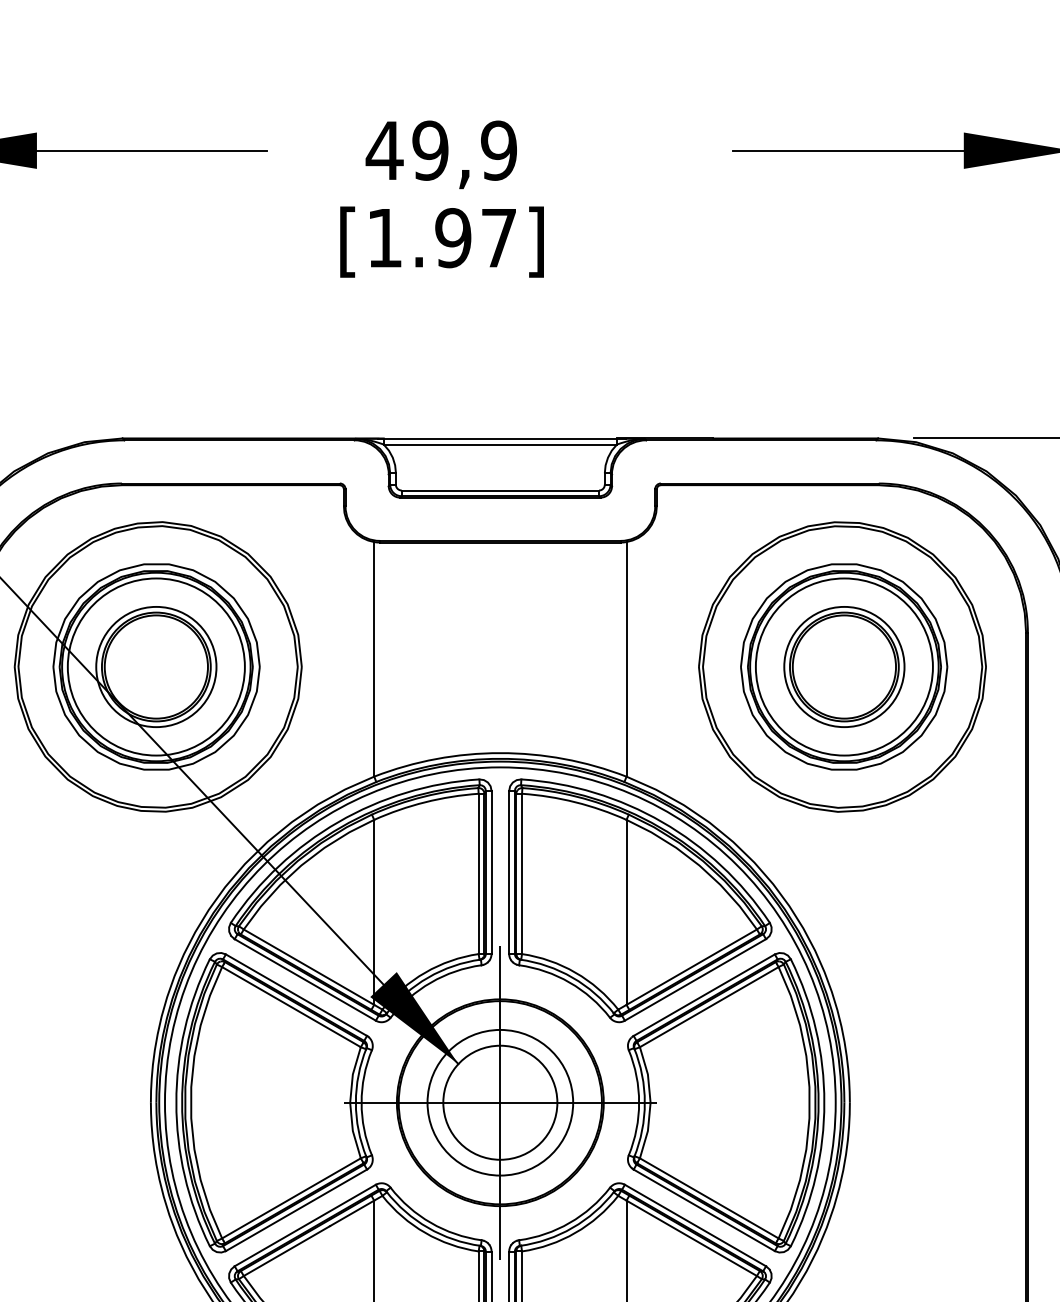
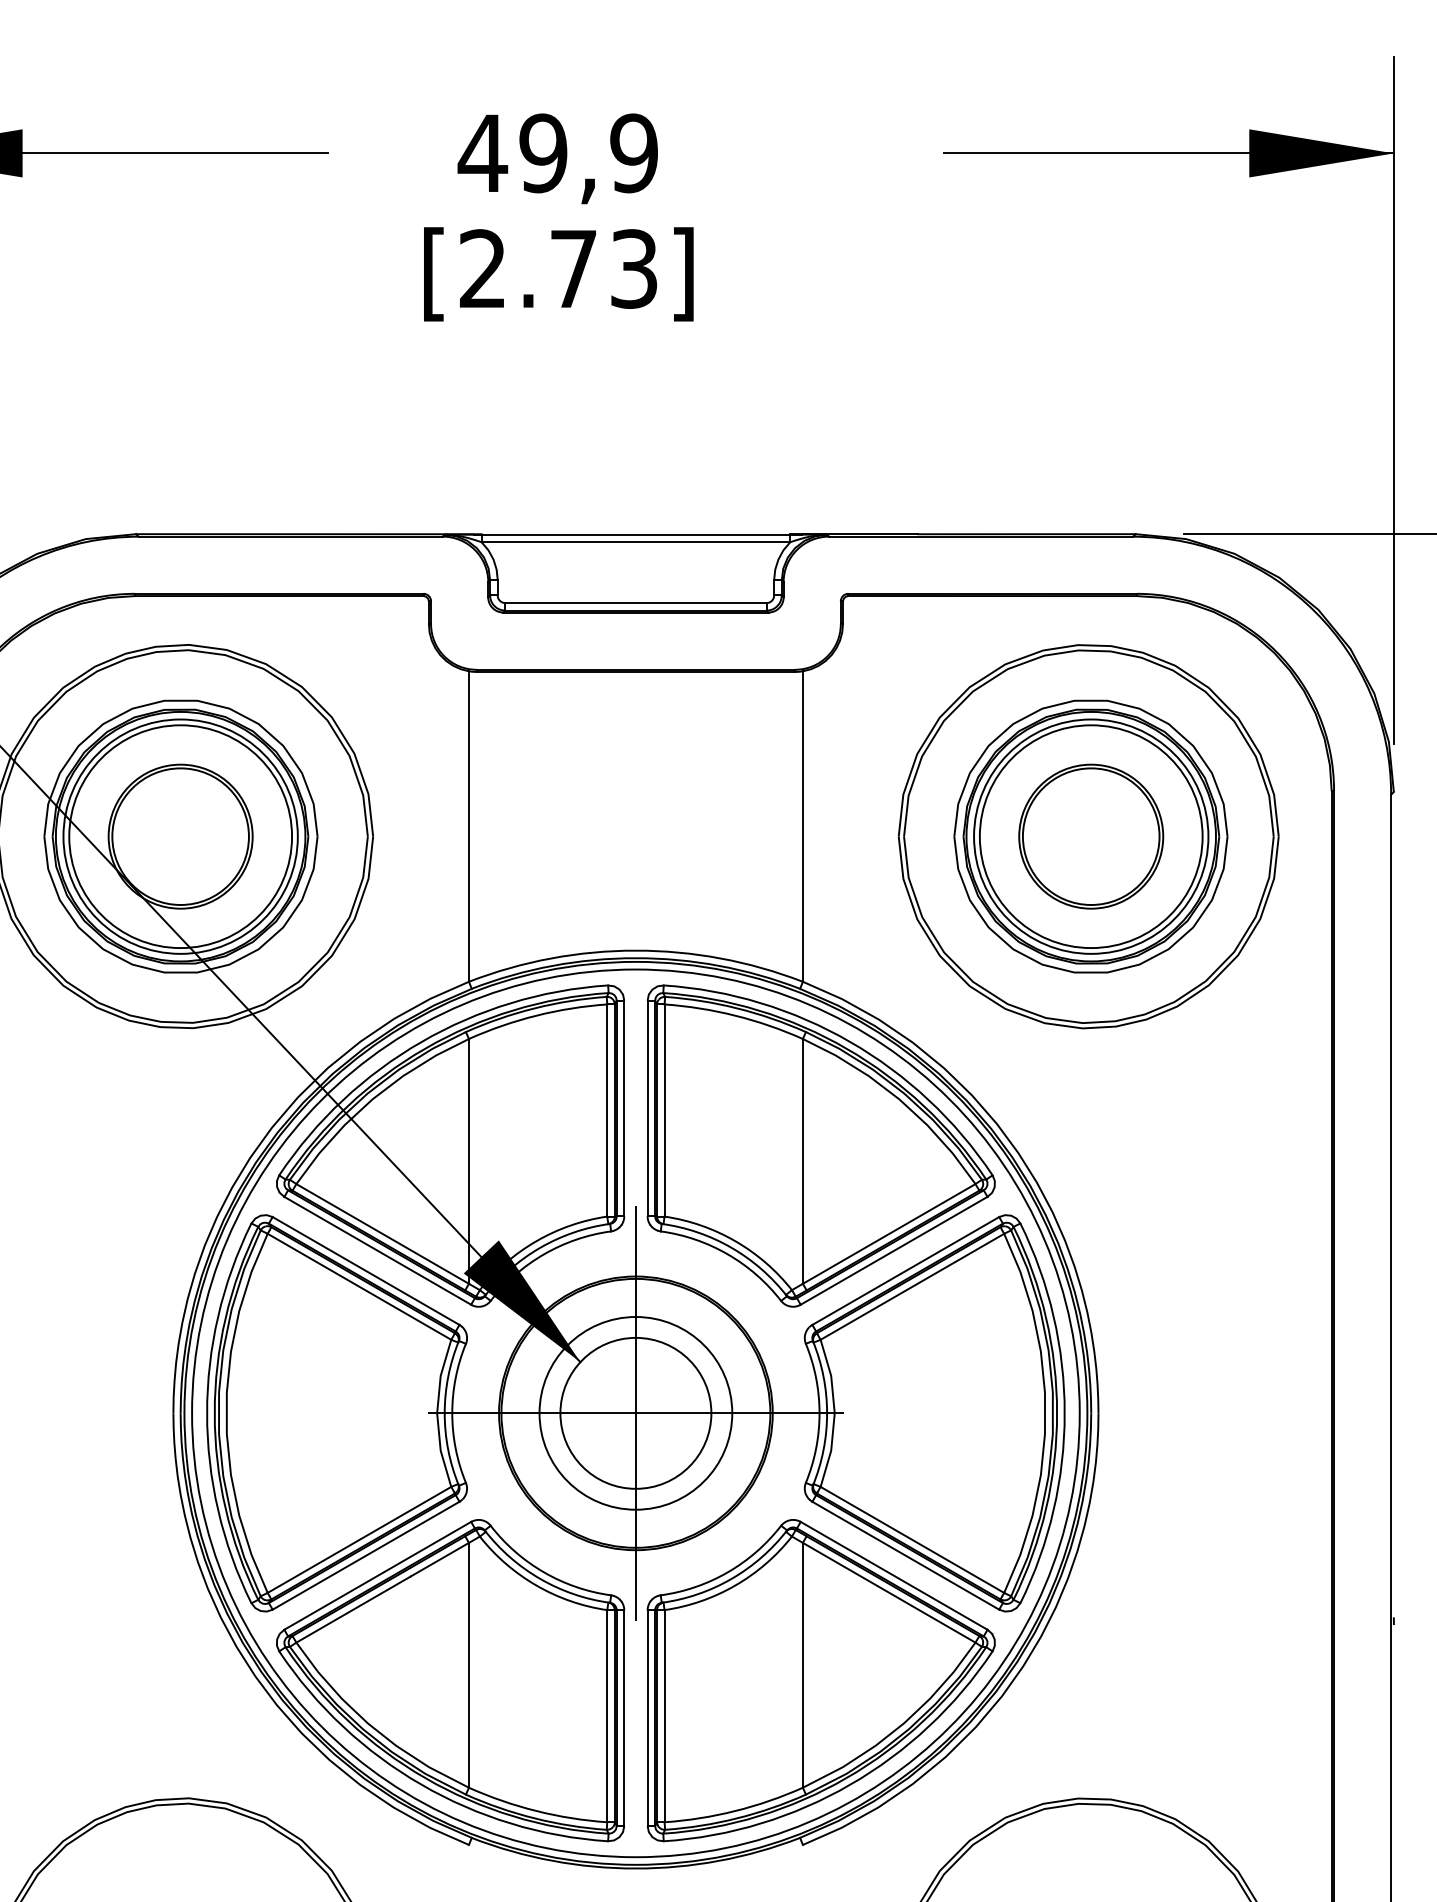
text: (441, 237) -> (558, 268), [1.97] -> [2.73]
circle: (156, 666) -> (180, 836), size x1.4
circle: (843, 666) -> (1090, 836), size x1.4

